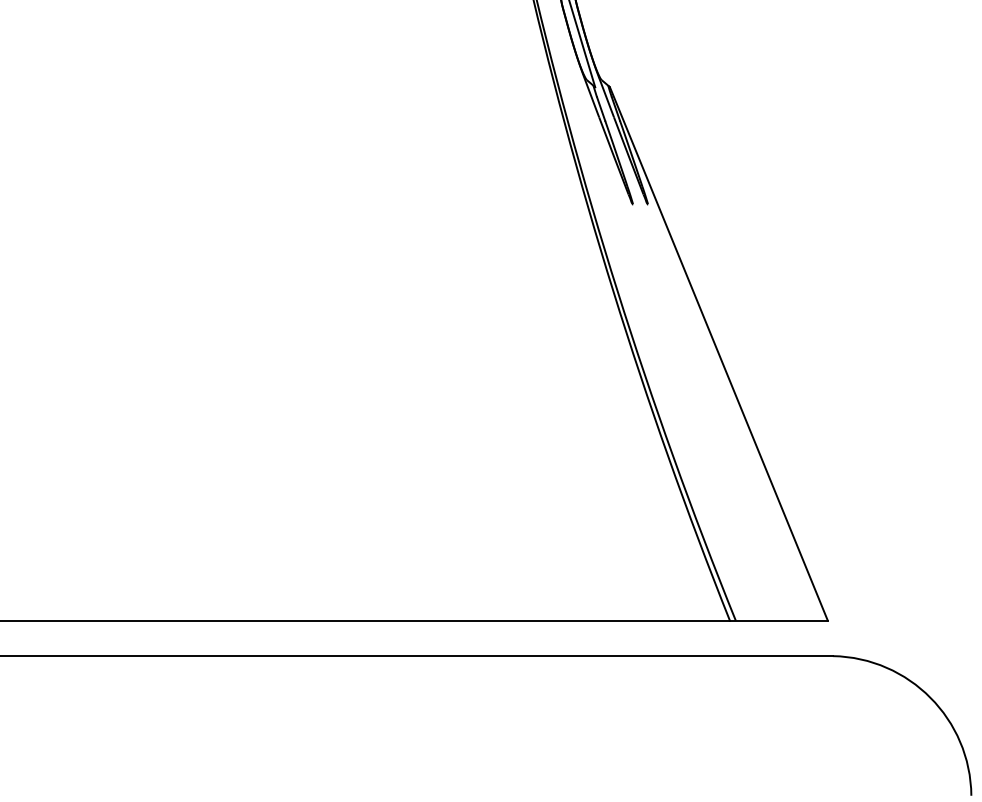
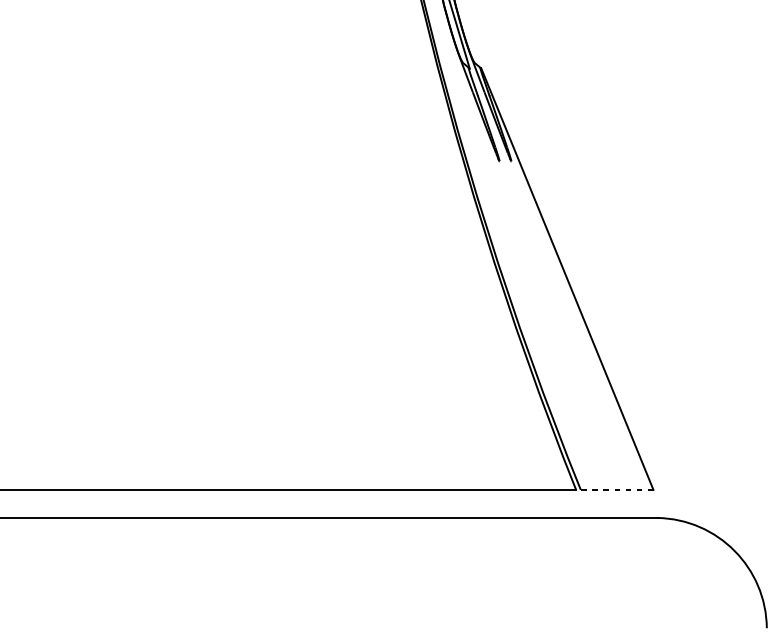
line: (778, 620) -> (614, 489), solid -> dashed

